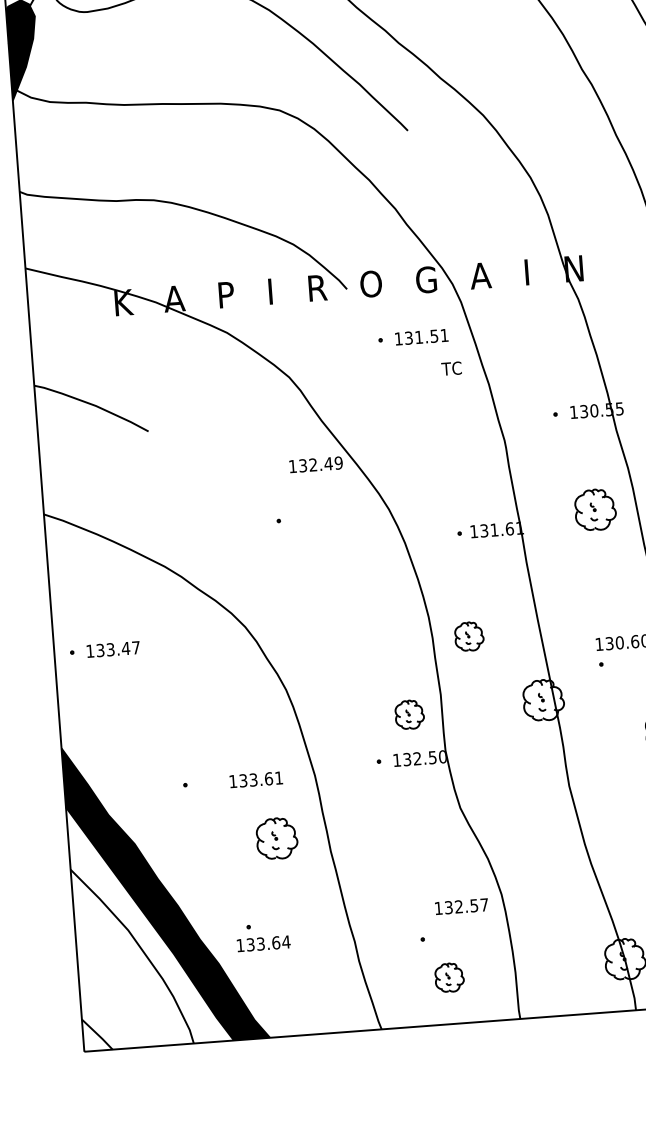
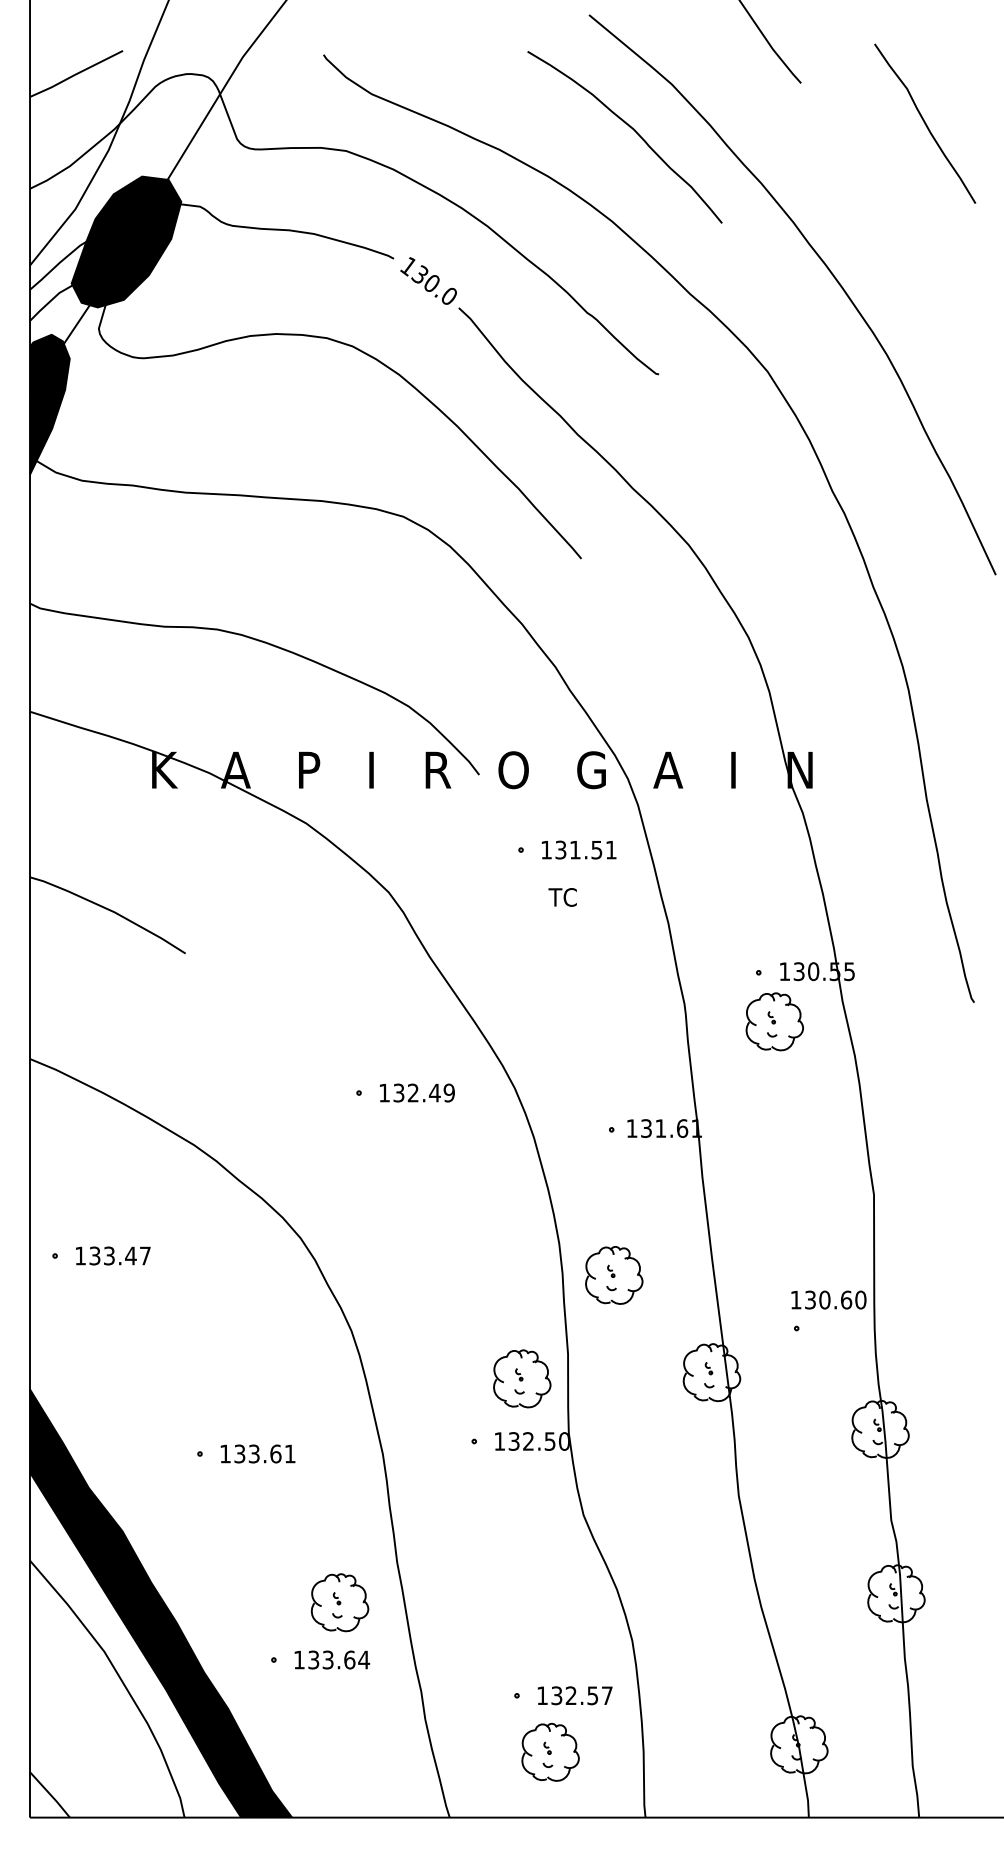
text: (451, 368) -> (562, 897), moved
text: (316, 464) -> (417, 1092), moved
part: (595, 509) -> (774, 1021), moved
part: (469, 636) -> (614, 1275), size x1.43
part: (409, 714) -> (522, 1378), size x1.43
text: (255, 779) -> (257, 1453), moved
part: (276, 838) -> (339, 1602), moved
text: (461, 906) -> (574, 1695), moved
text: (263, 943) -> (332, 1659), moved
part: (449, 977) -> (550, 1751), size x1.43

